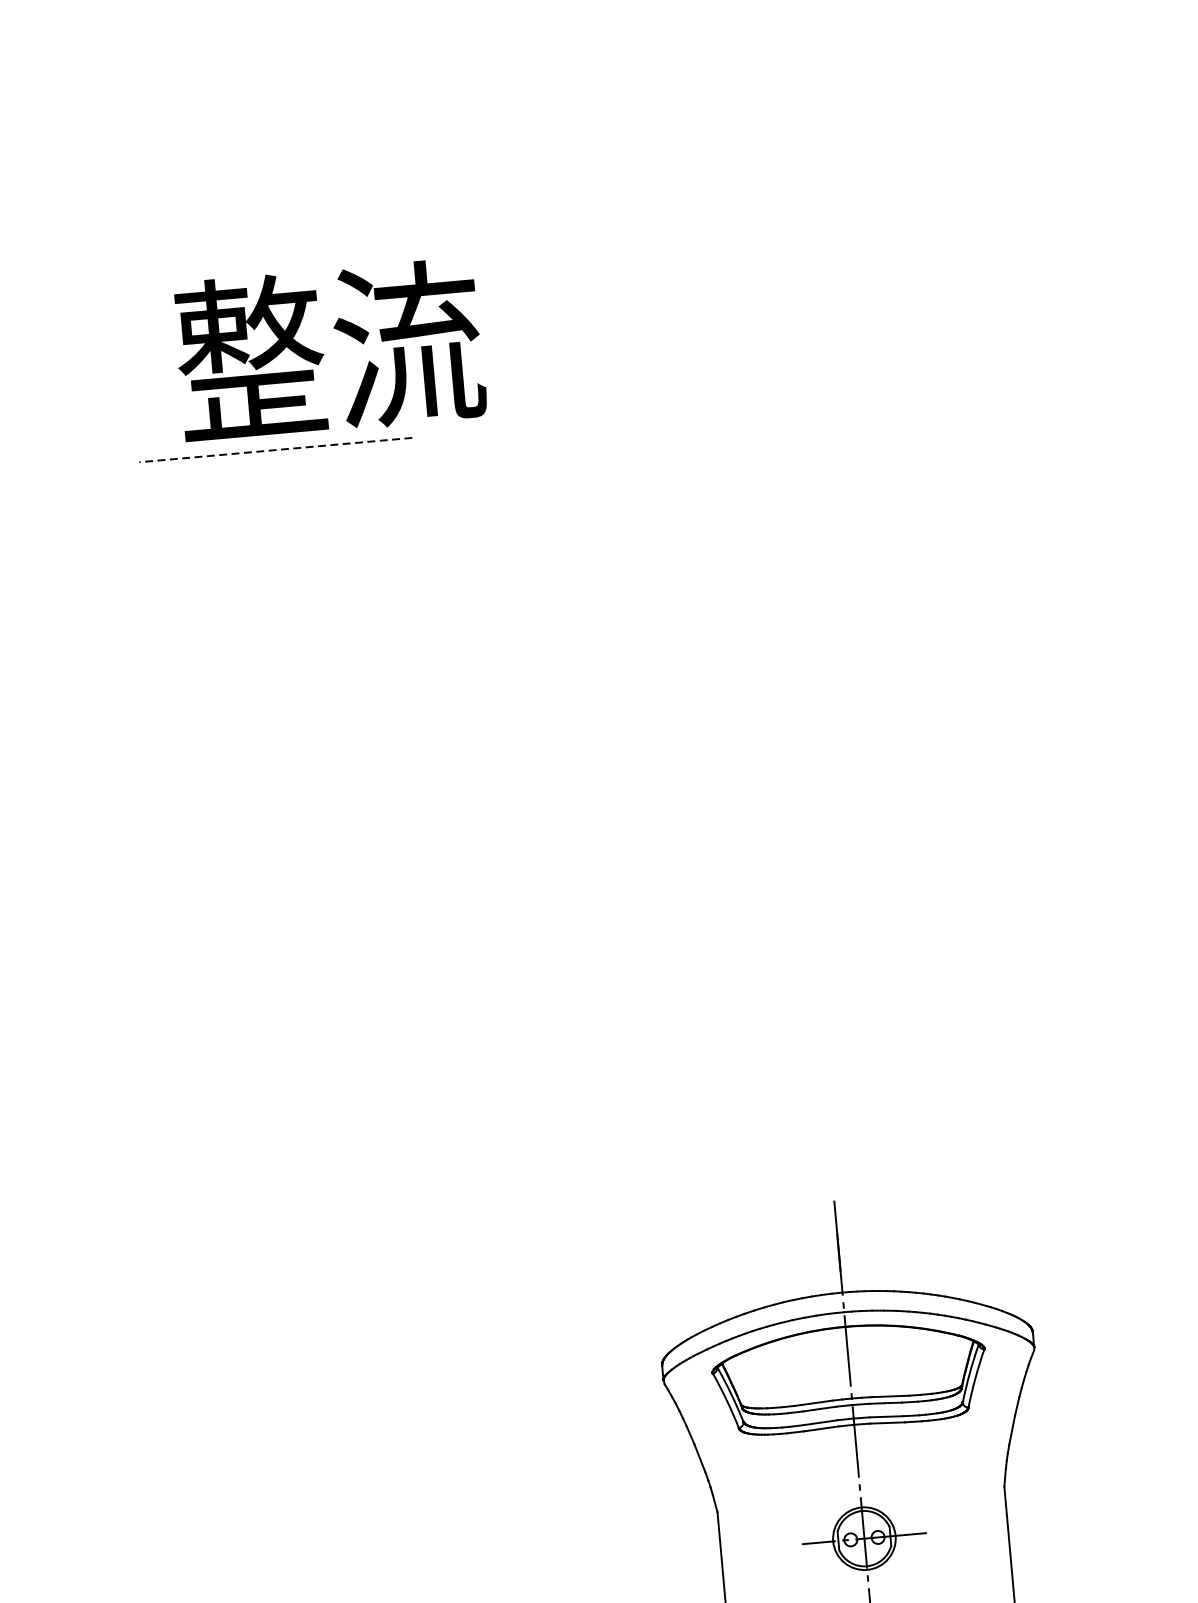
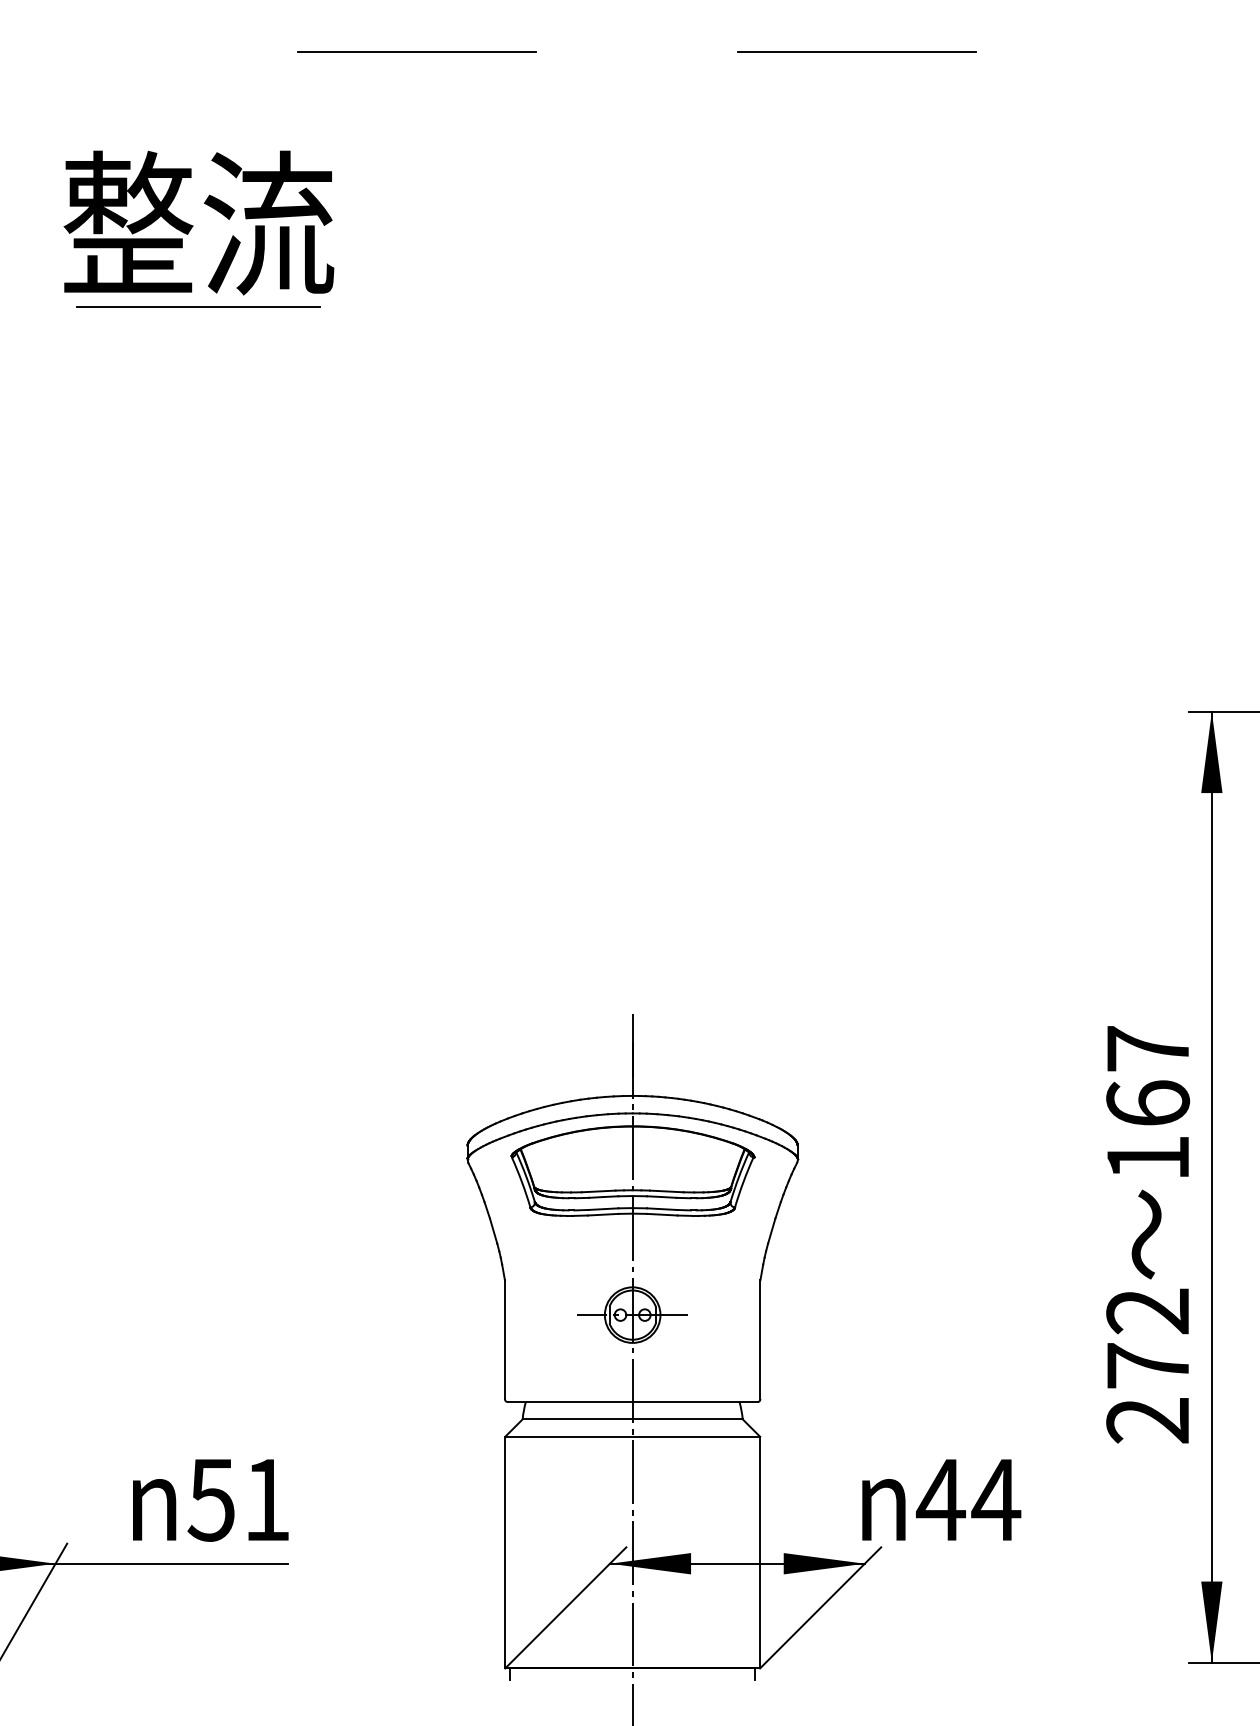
line: (989, 97) -> (856, 51), added
line: (495, 141) -> (416, 51), added
text: (329, 350) -> (198, 222), moved
line: (275, 449) -> (198, 306), dashed -> solid

